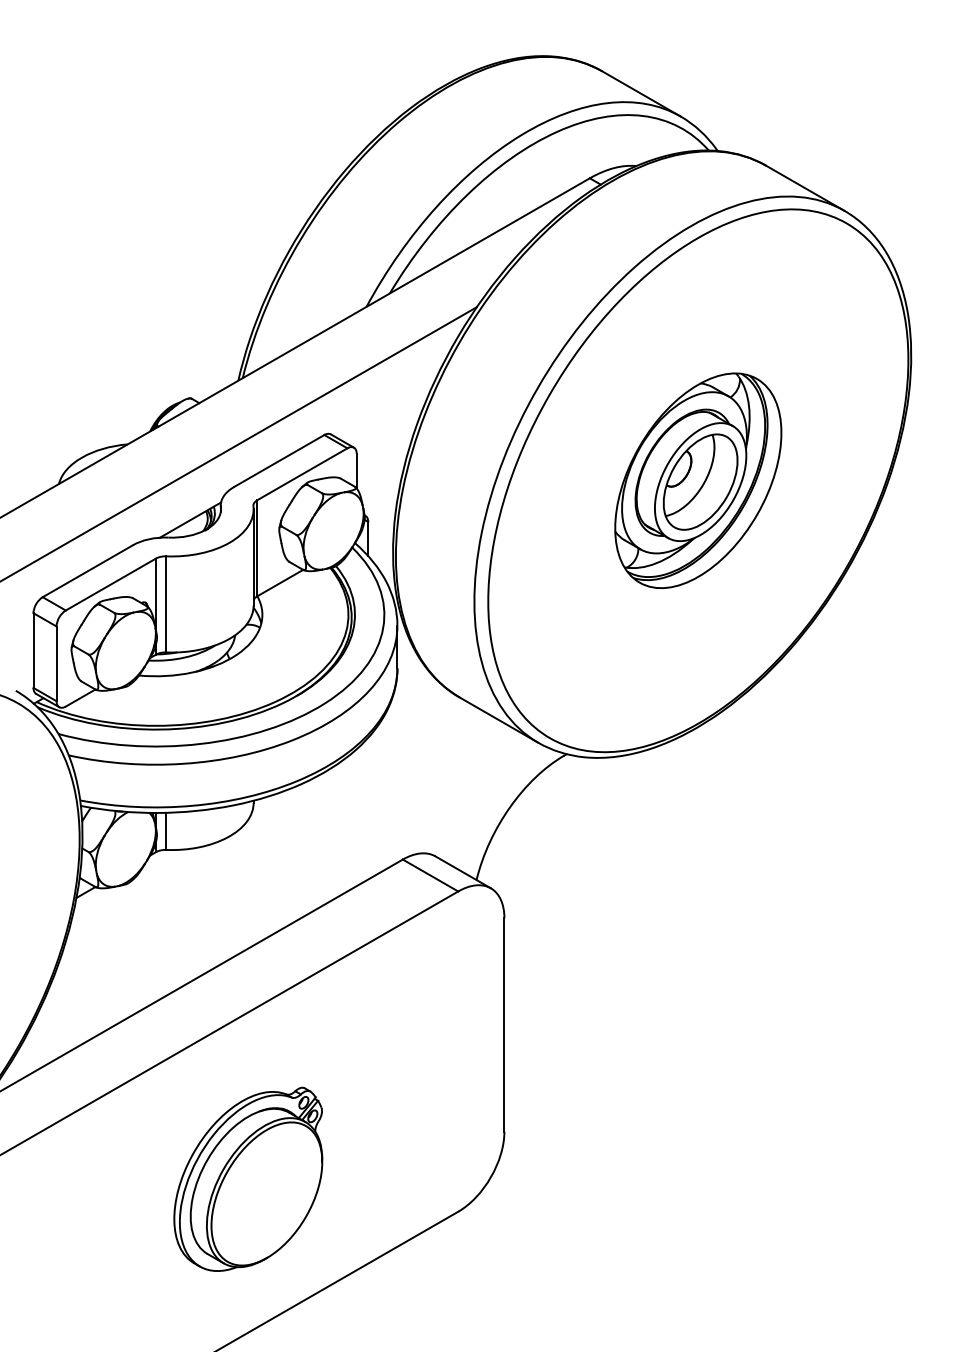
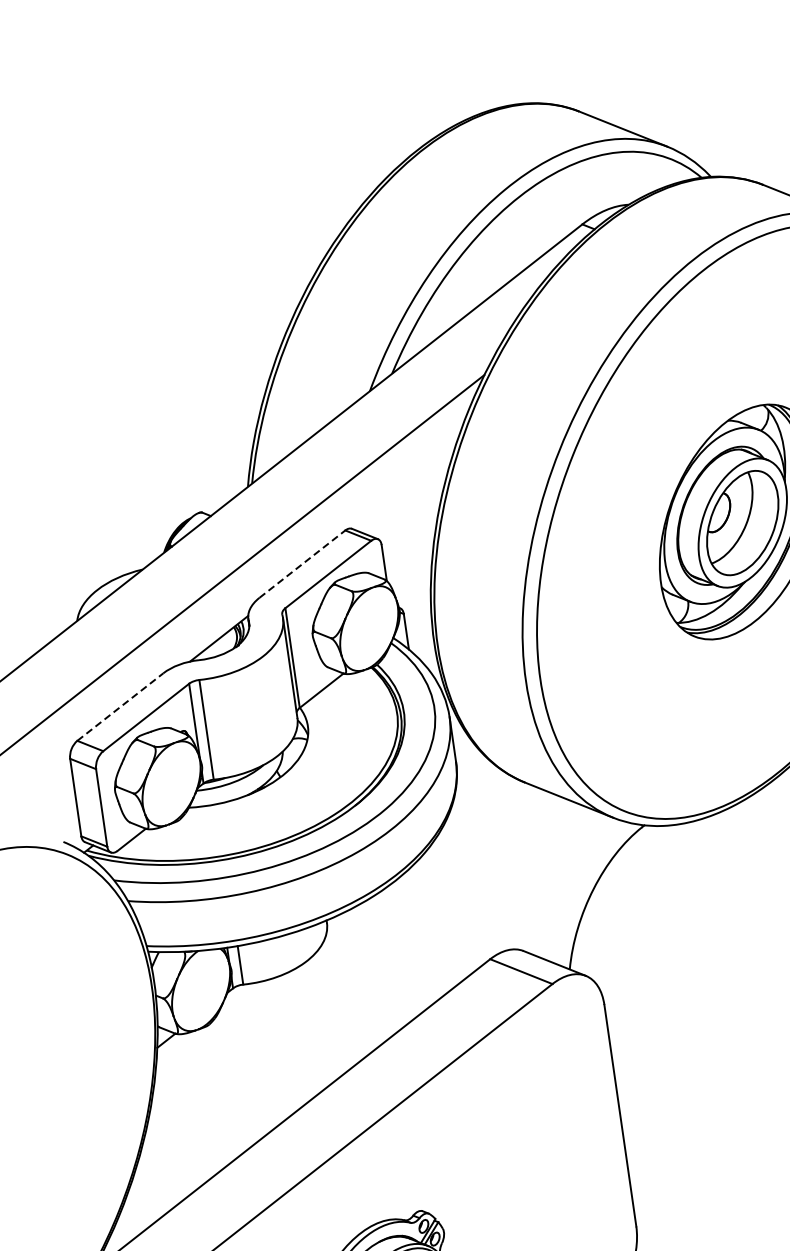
line: (279, 460) -> (302, 563), solid -> dashed
line: (88, 570) -> (120, 706), solid -> dashed

